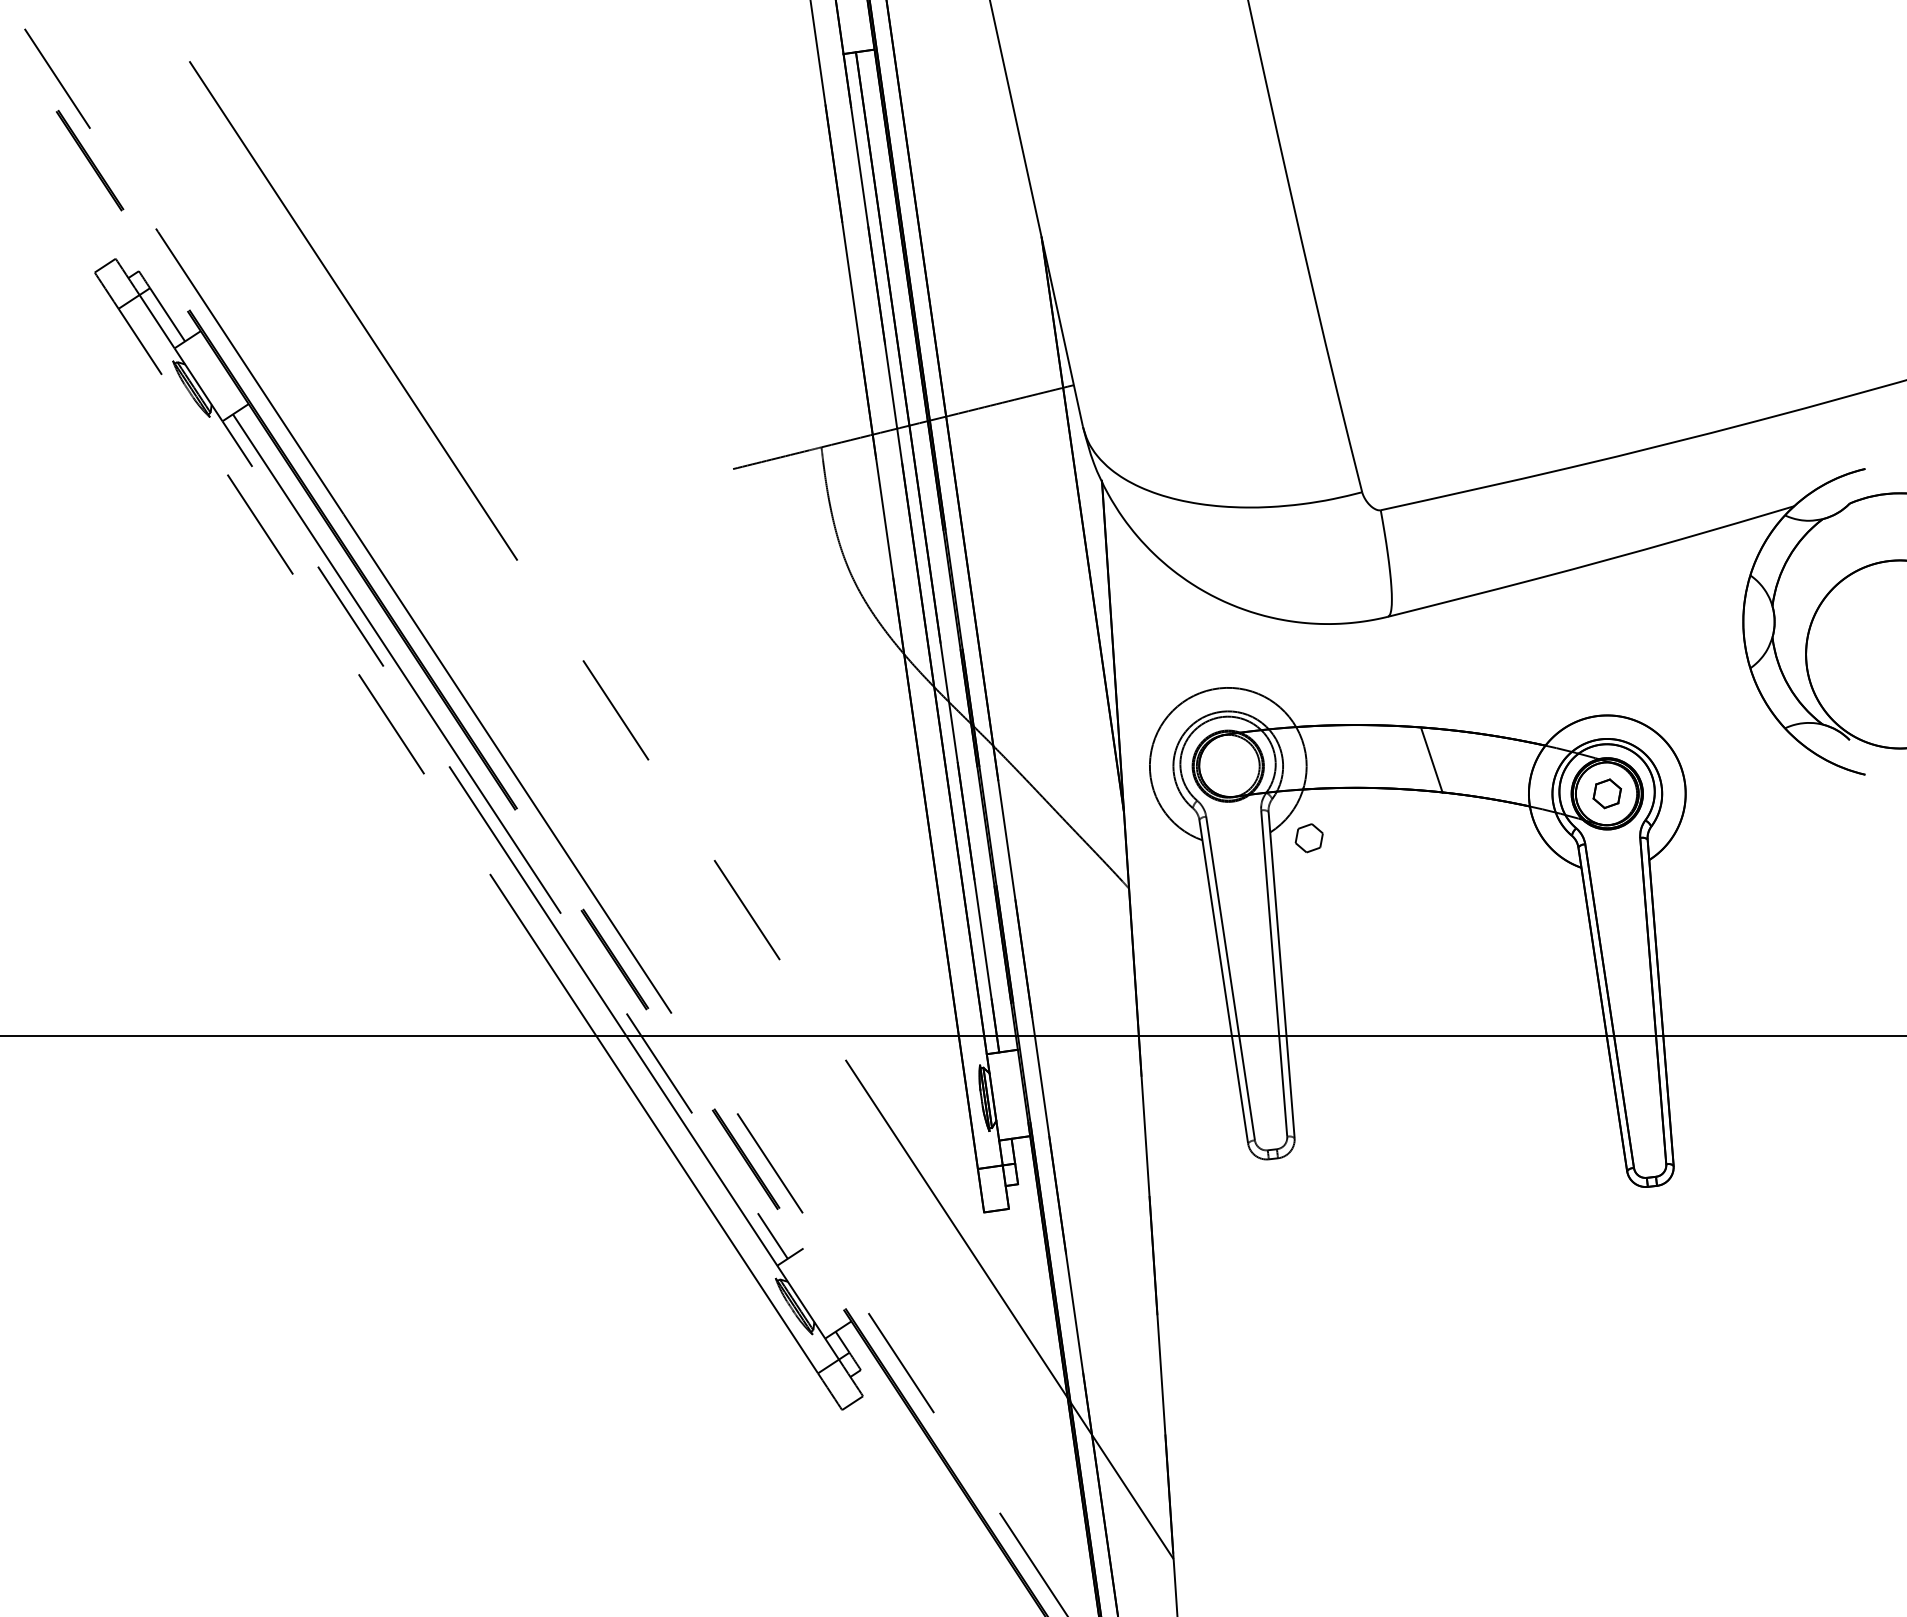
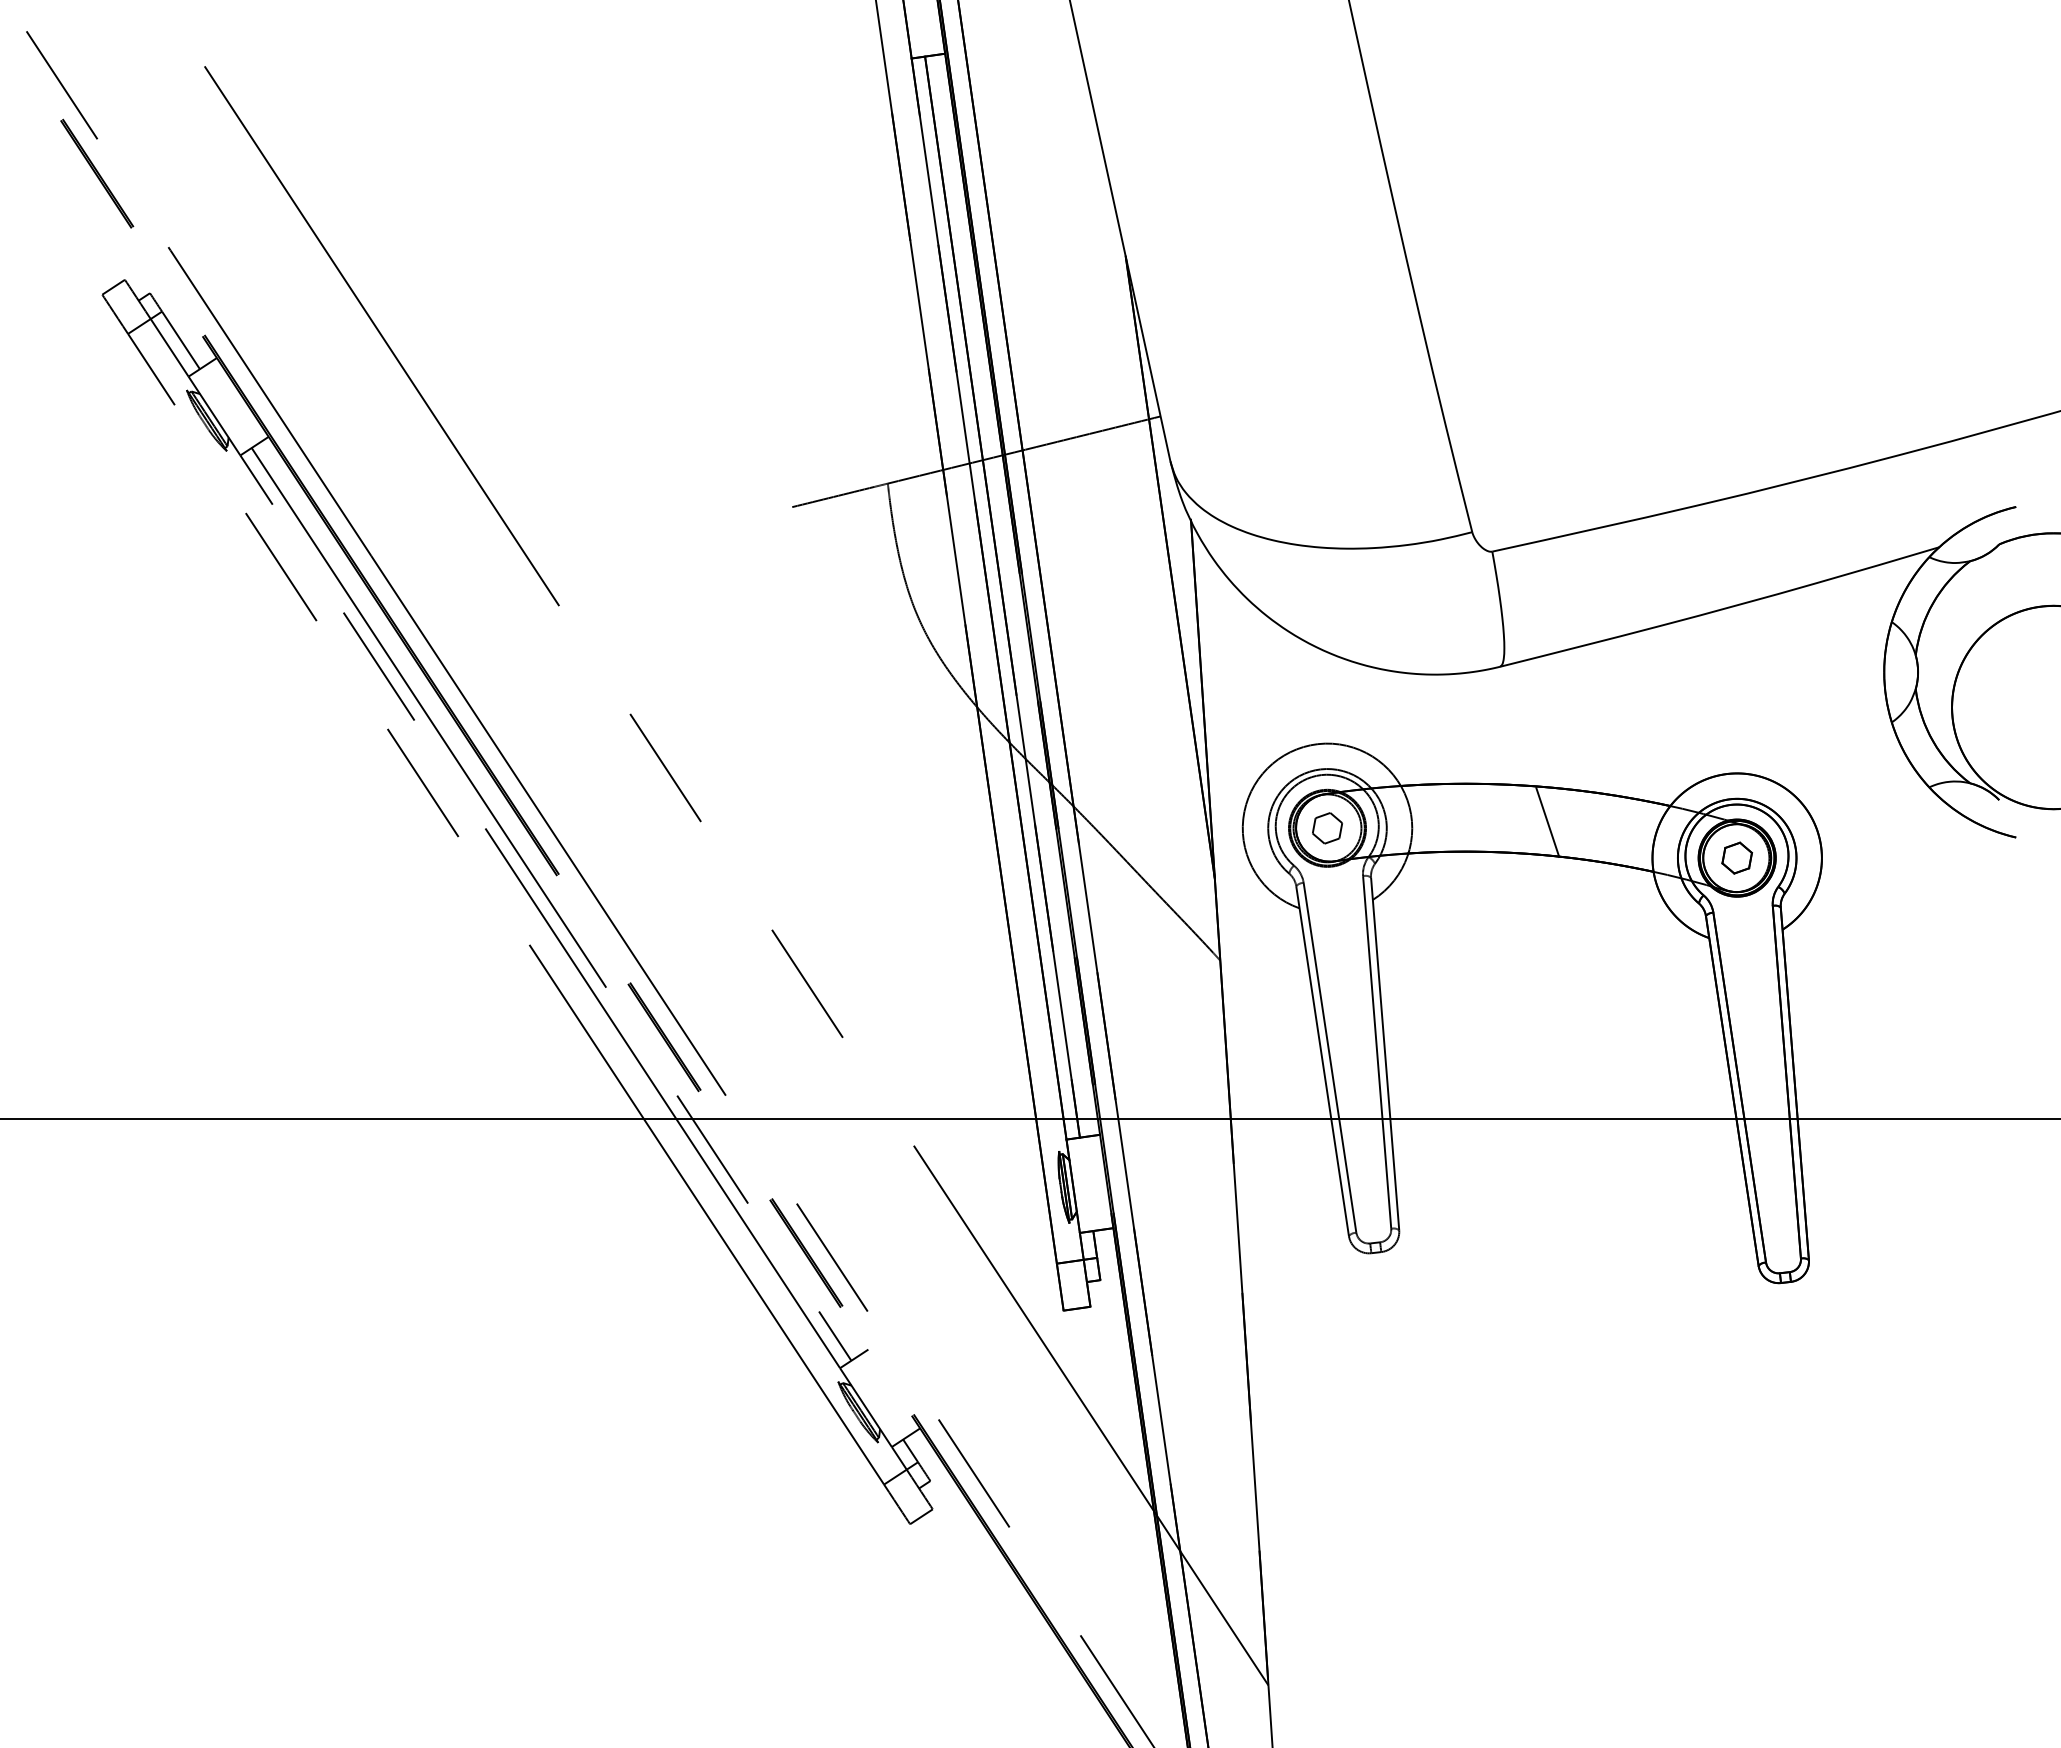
part: (1308, 838) -> (1326, 828), moved

